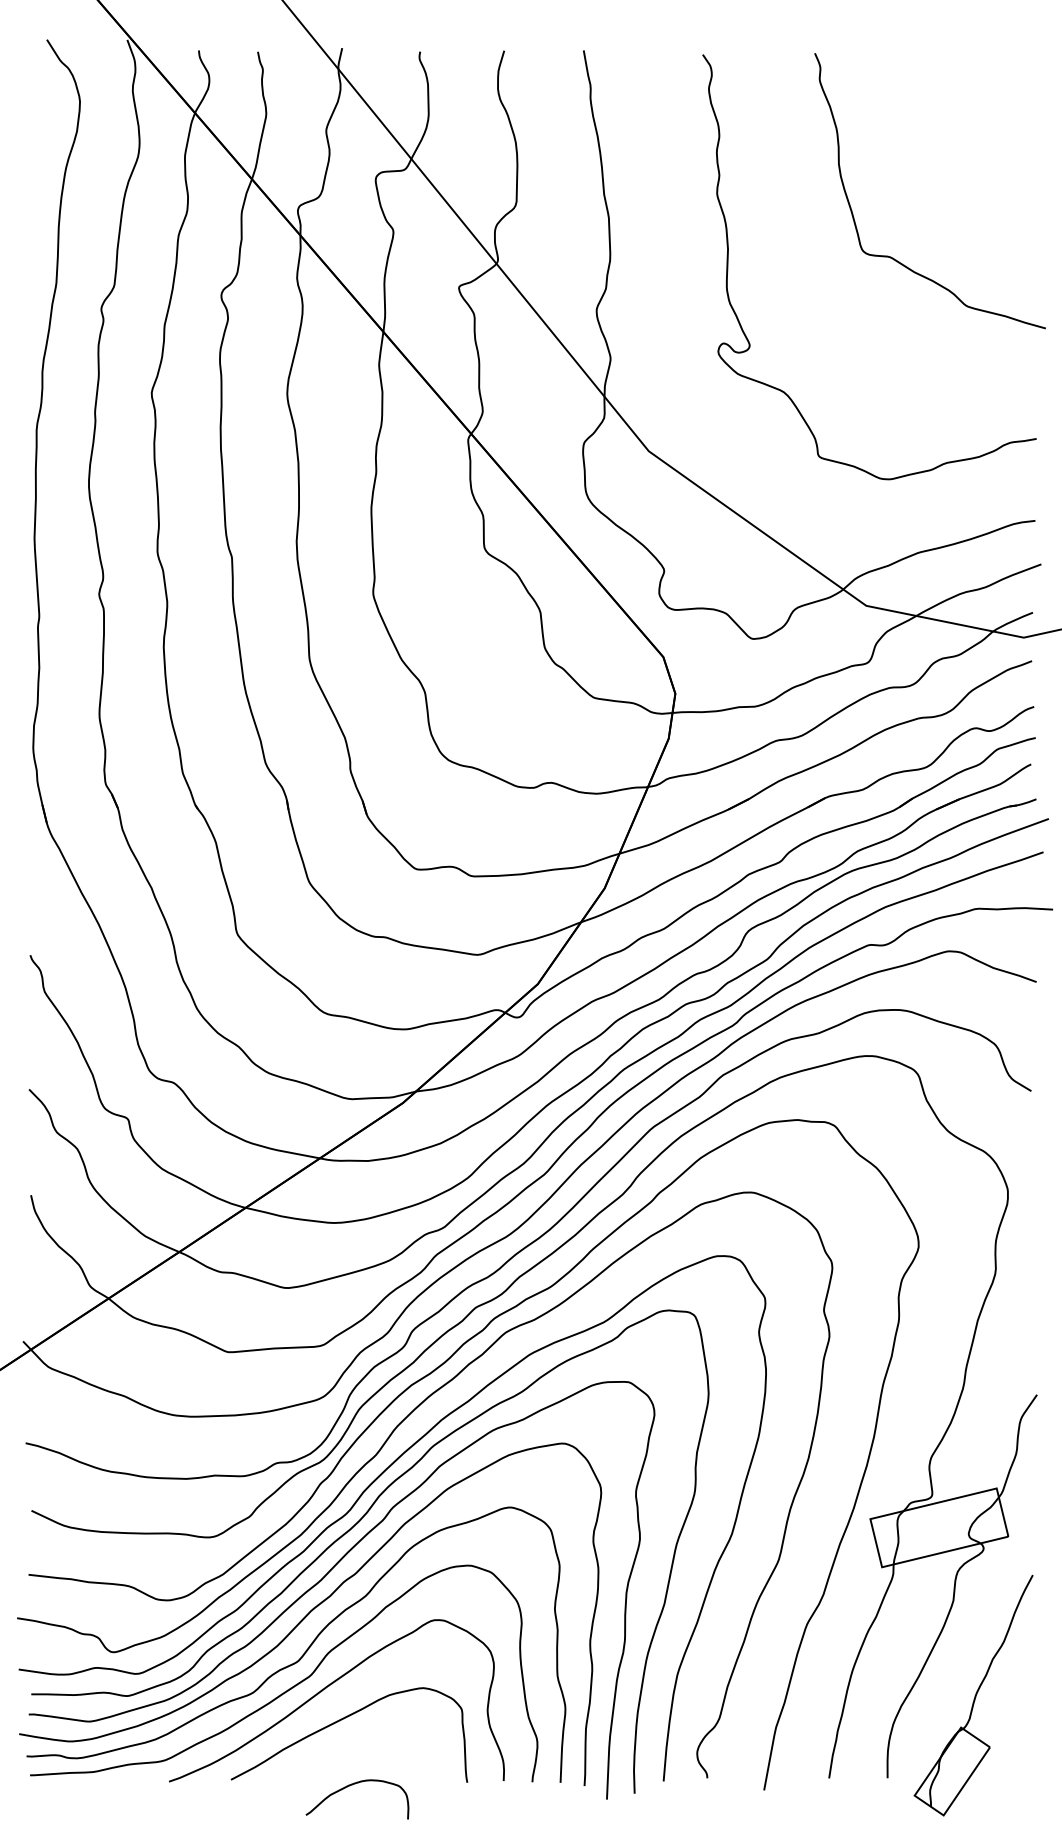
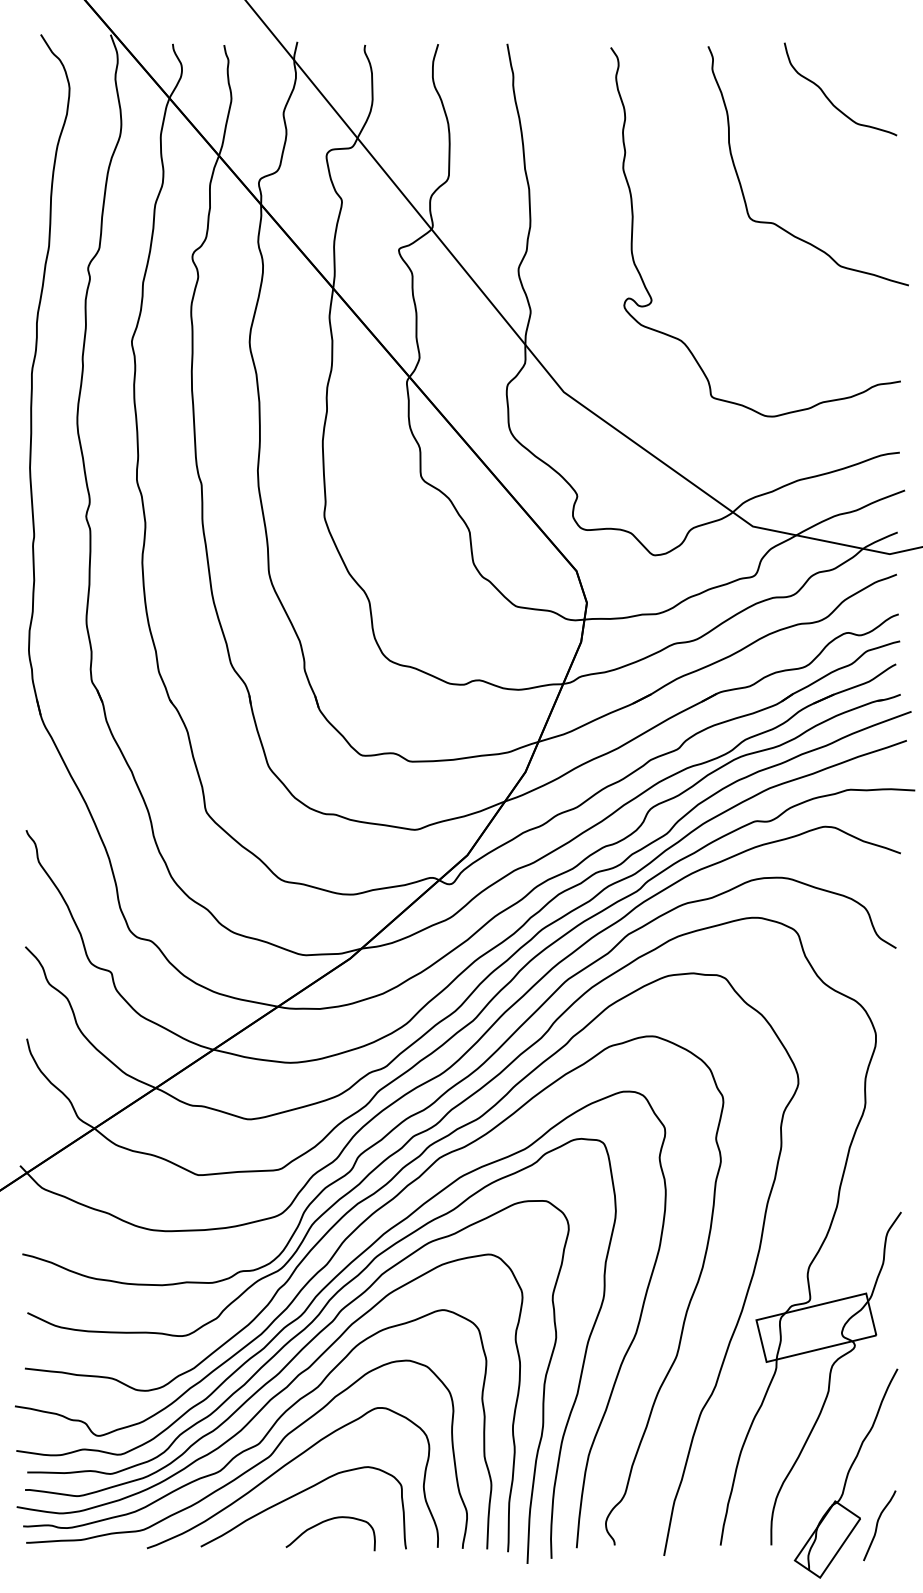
curve: (953, 112) -> (828, 97), added
curve: (1009, 1755) -> (877, 1525), added
curve: (353, 1785) -> (327, 1521), moved

